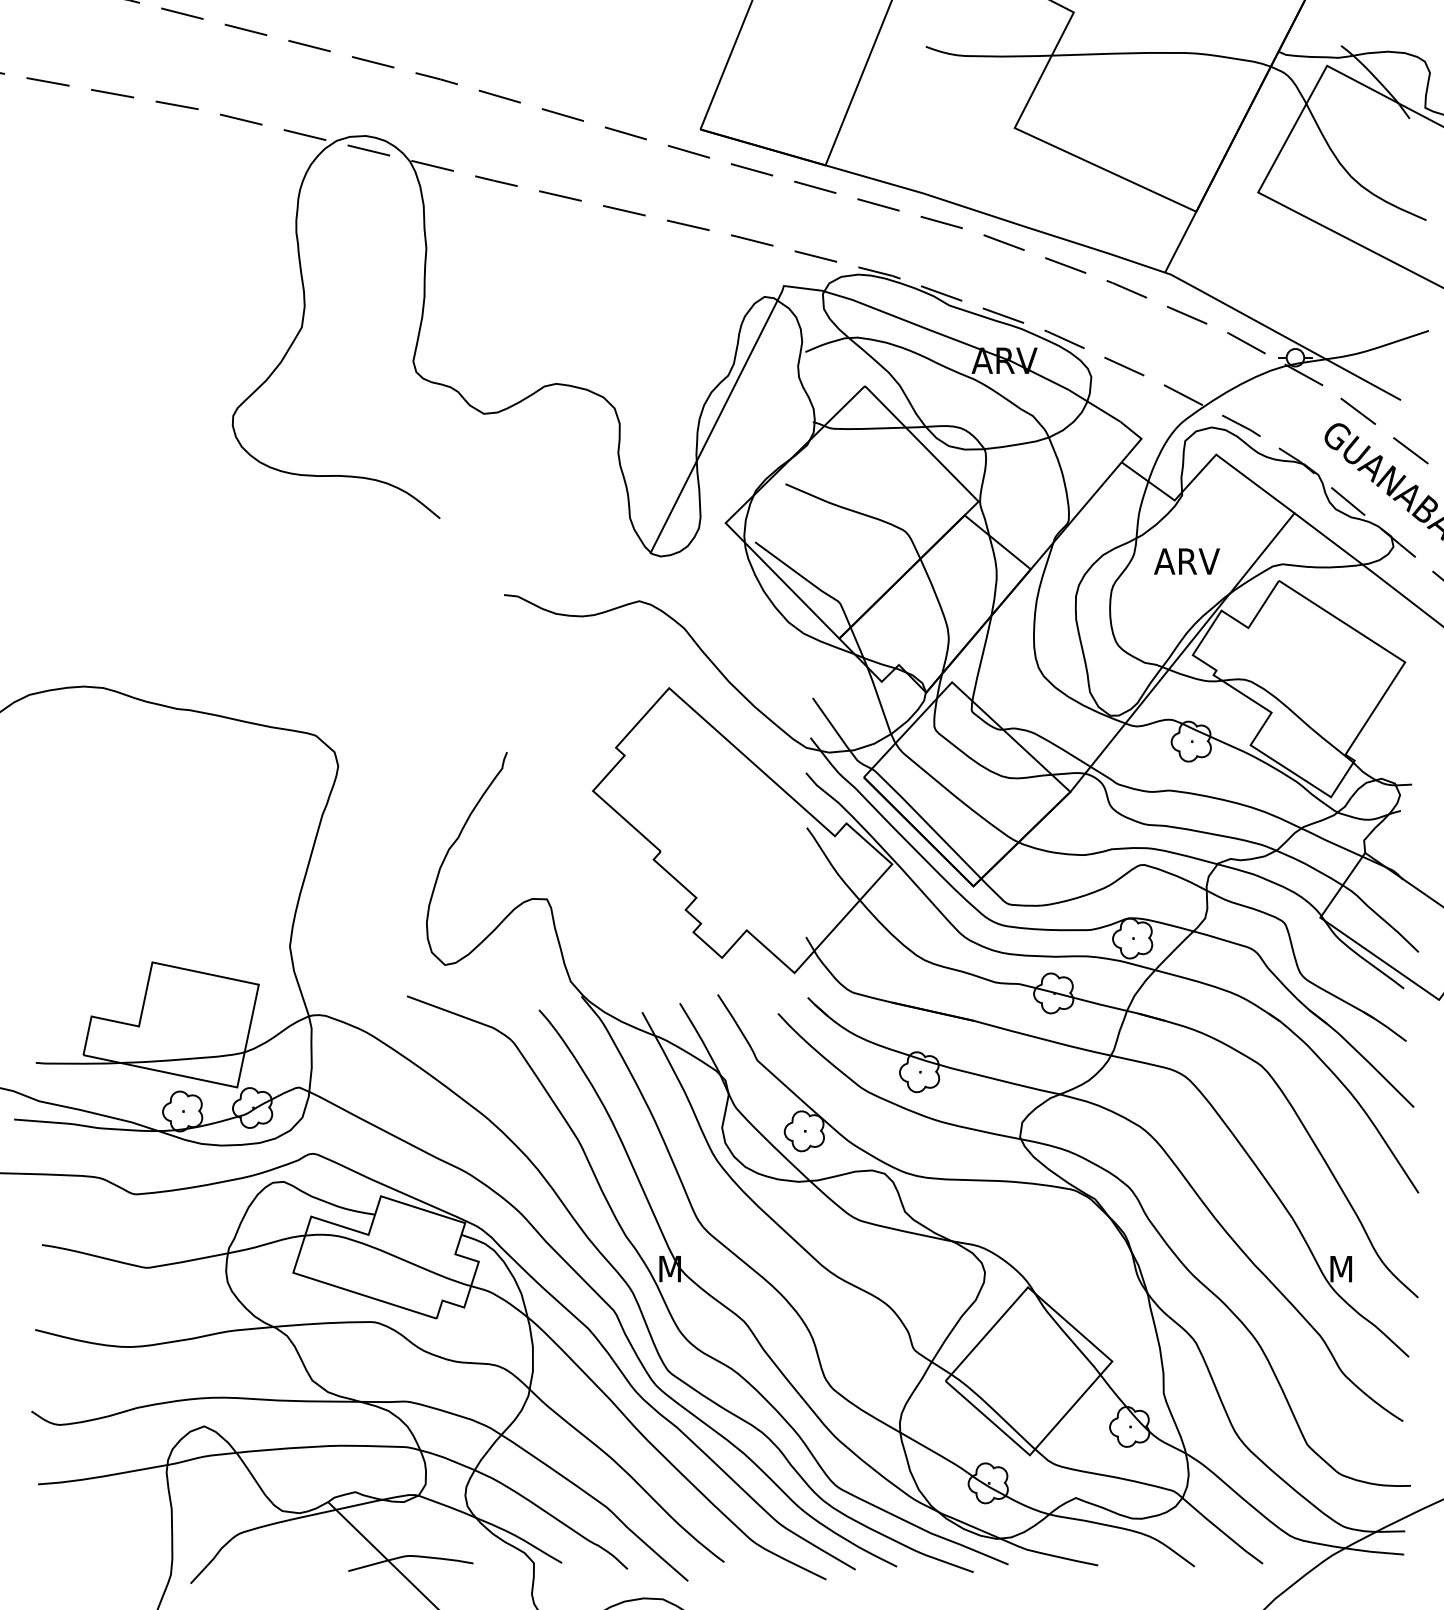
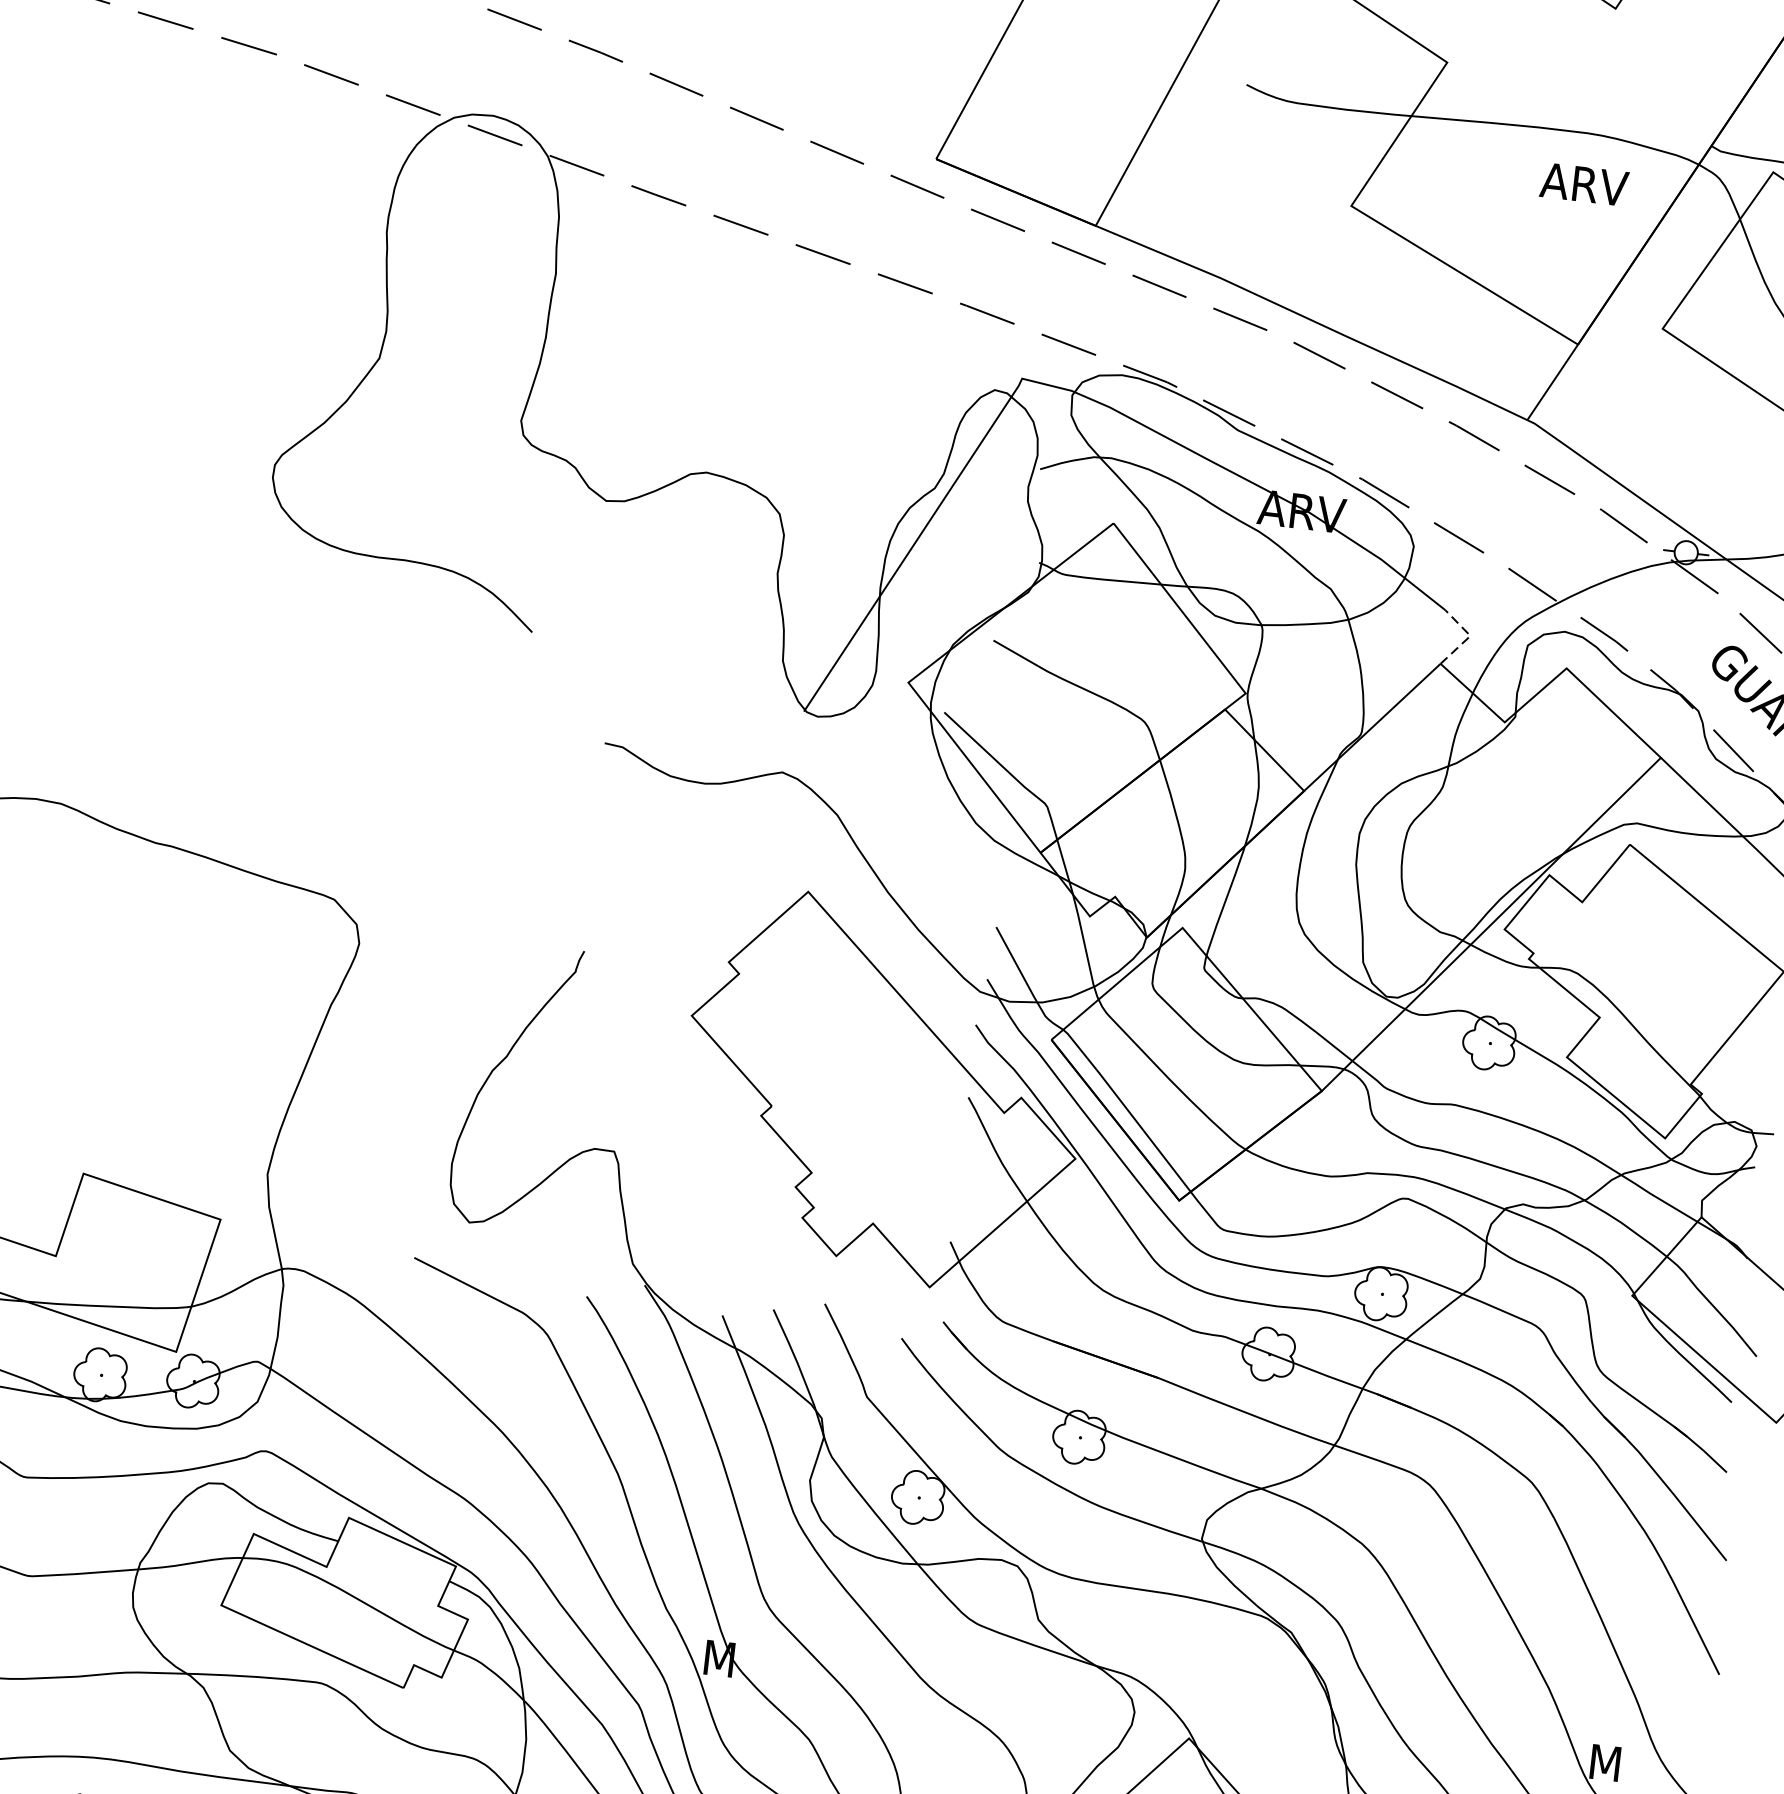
line: (1140, 439) -> (1469, 636), solid -> dashed
text: (1186, 561) -> (1583, 184), moved

